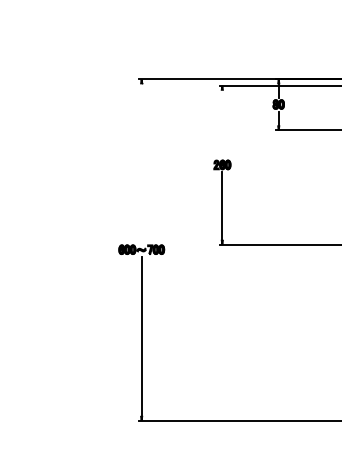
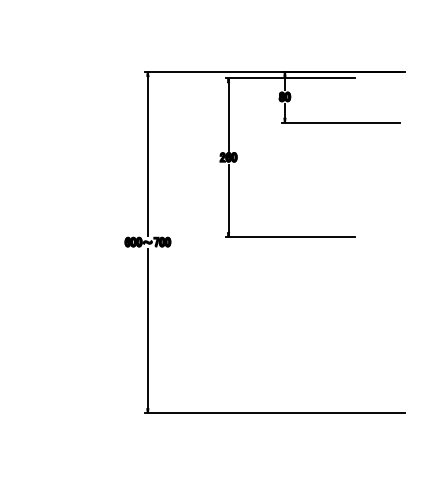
line: (222, 124) -> (228, 116), added
line: (141, 163) -> (147, 155), added

